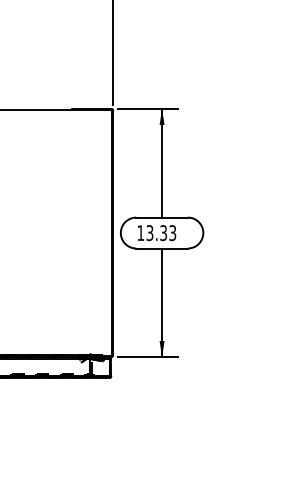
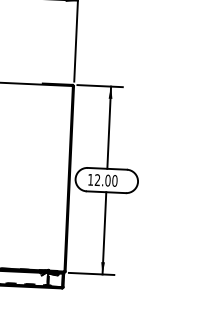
text: (161, 233) -> (106, 180), 13.33 -> 12.00

